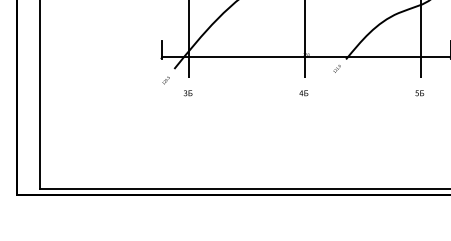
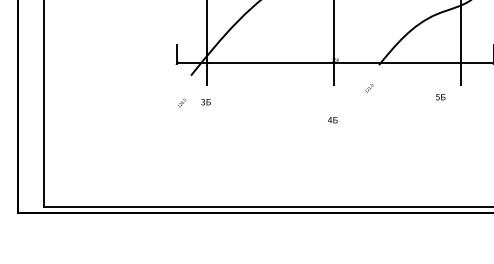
text: (337, 68) -> (369, 88), moved
text: (166, 79) -> (182, 102), moved
text: (303, 93) -> (332, 120), moved
text: (419, 93) -> (440, 97), moved

